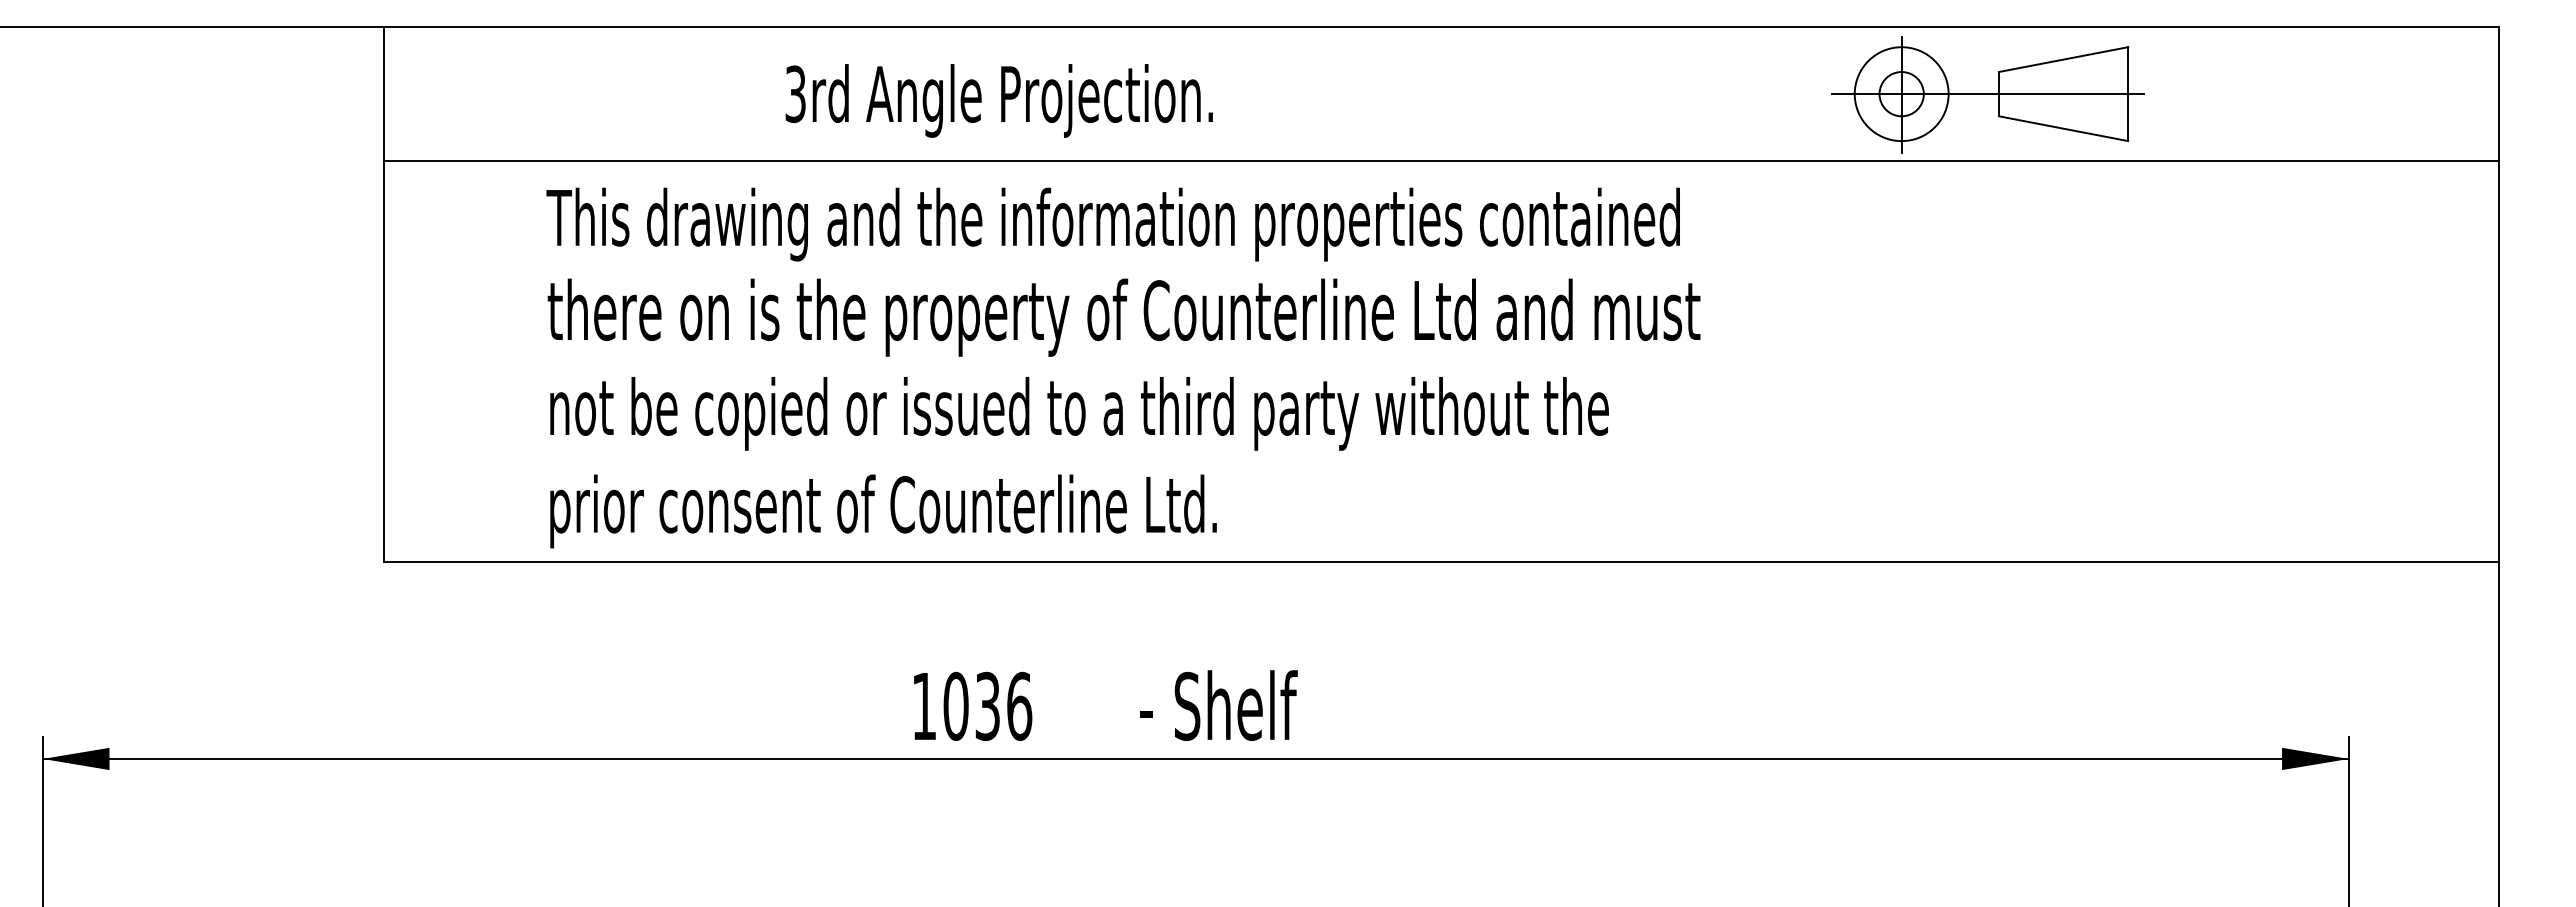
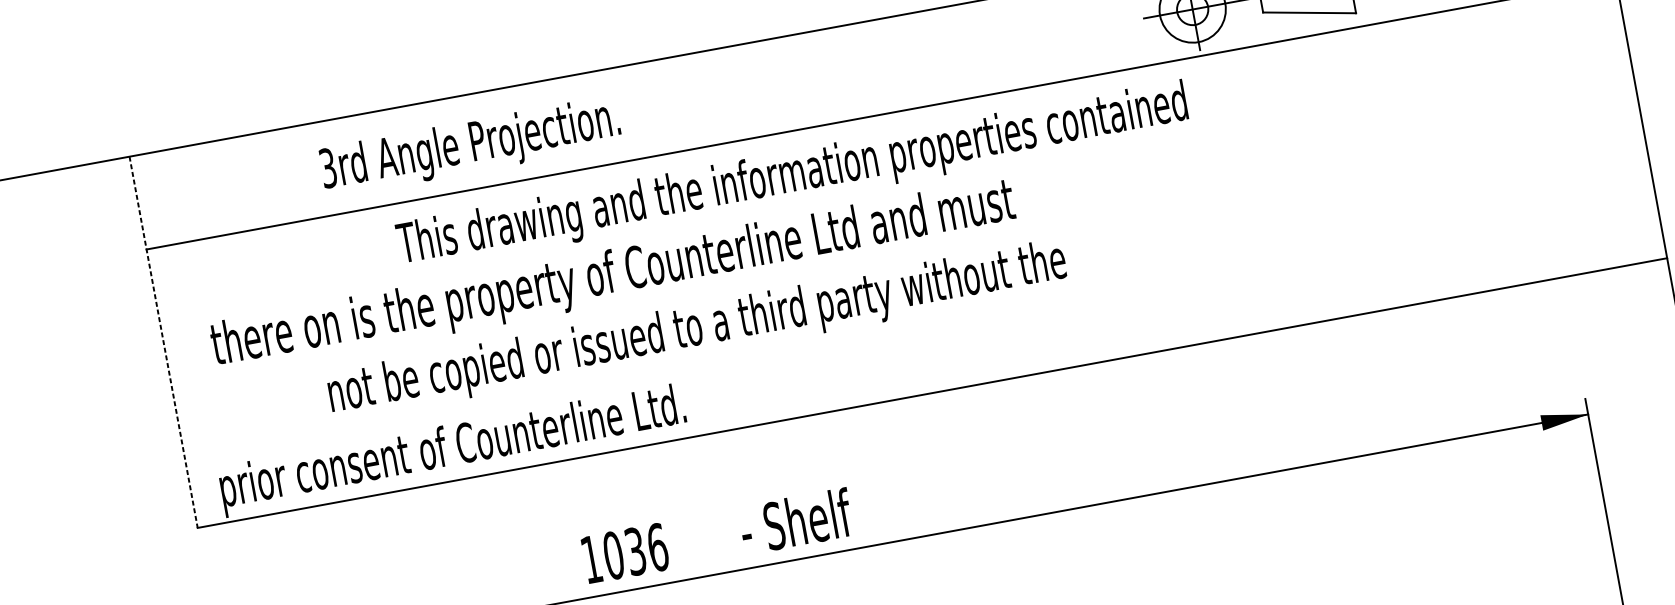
text: (998, 100) -> (469, 146), moved
text: (1112, 224) -> (792, 176), moved
line: (384, 295) -> (164, 342), solid -> dashed
text: (1123, 317) -> (613, 276), moved
text: (1079, 413) -> (697, 329), moved
text: (883, 511) -> (453, 450), moved

